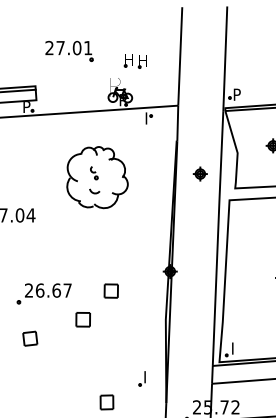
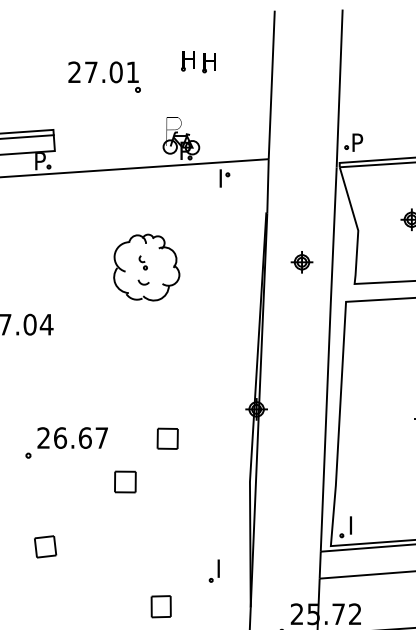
part: (134, 61) -> (196, 62), moved
part: (96, 177) -> (145, 267), size x0.71
part: (30, 338) -> (45, 546), moved

